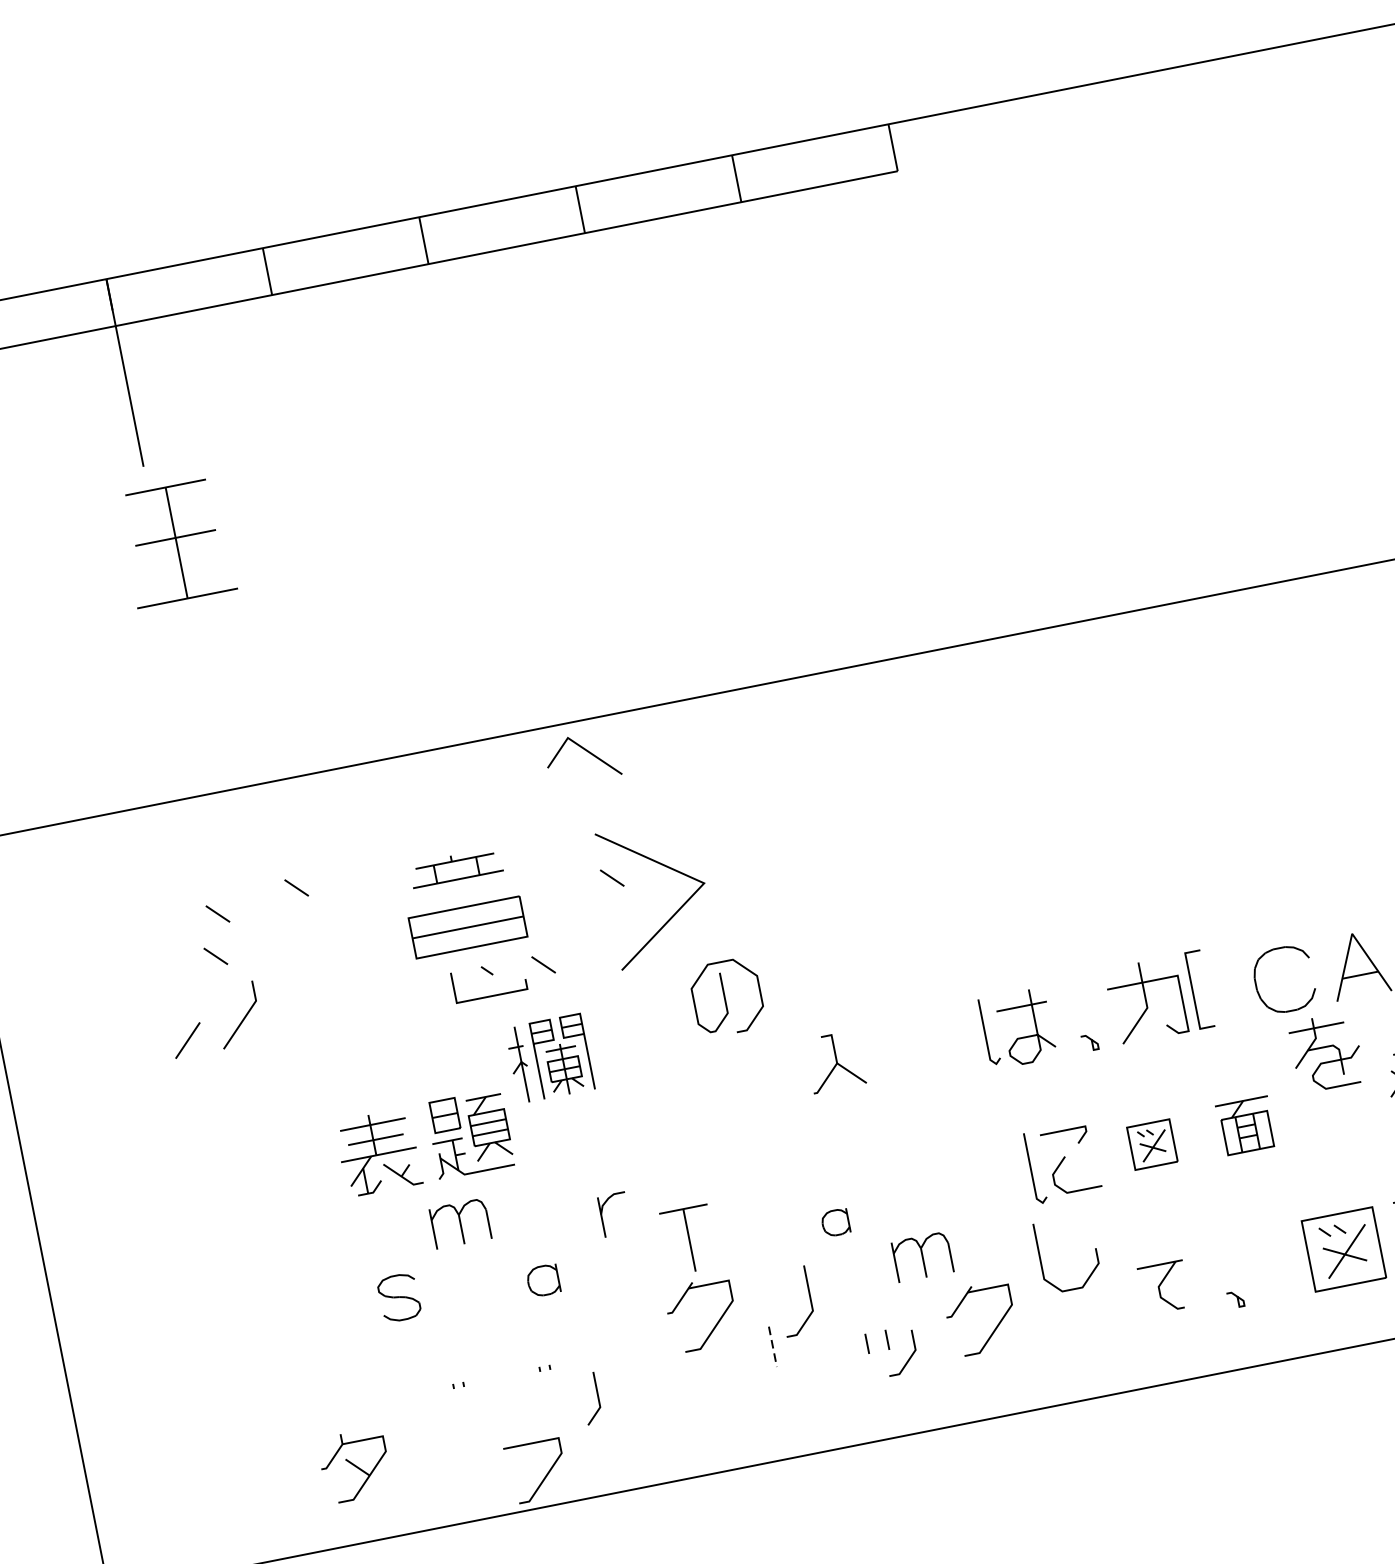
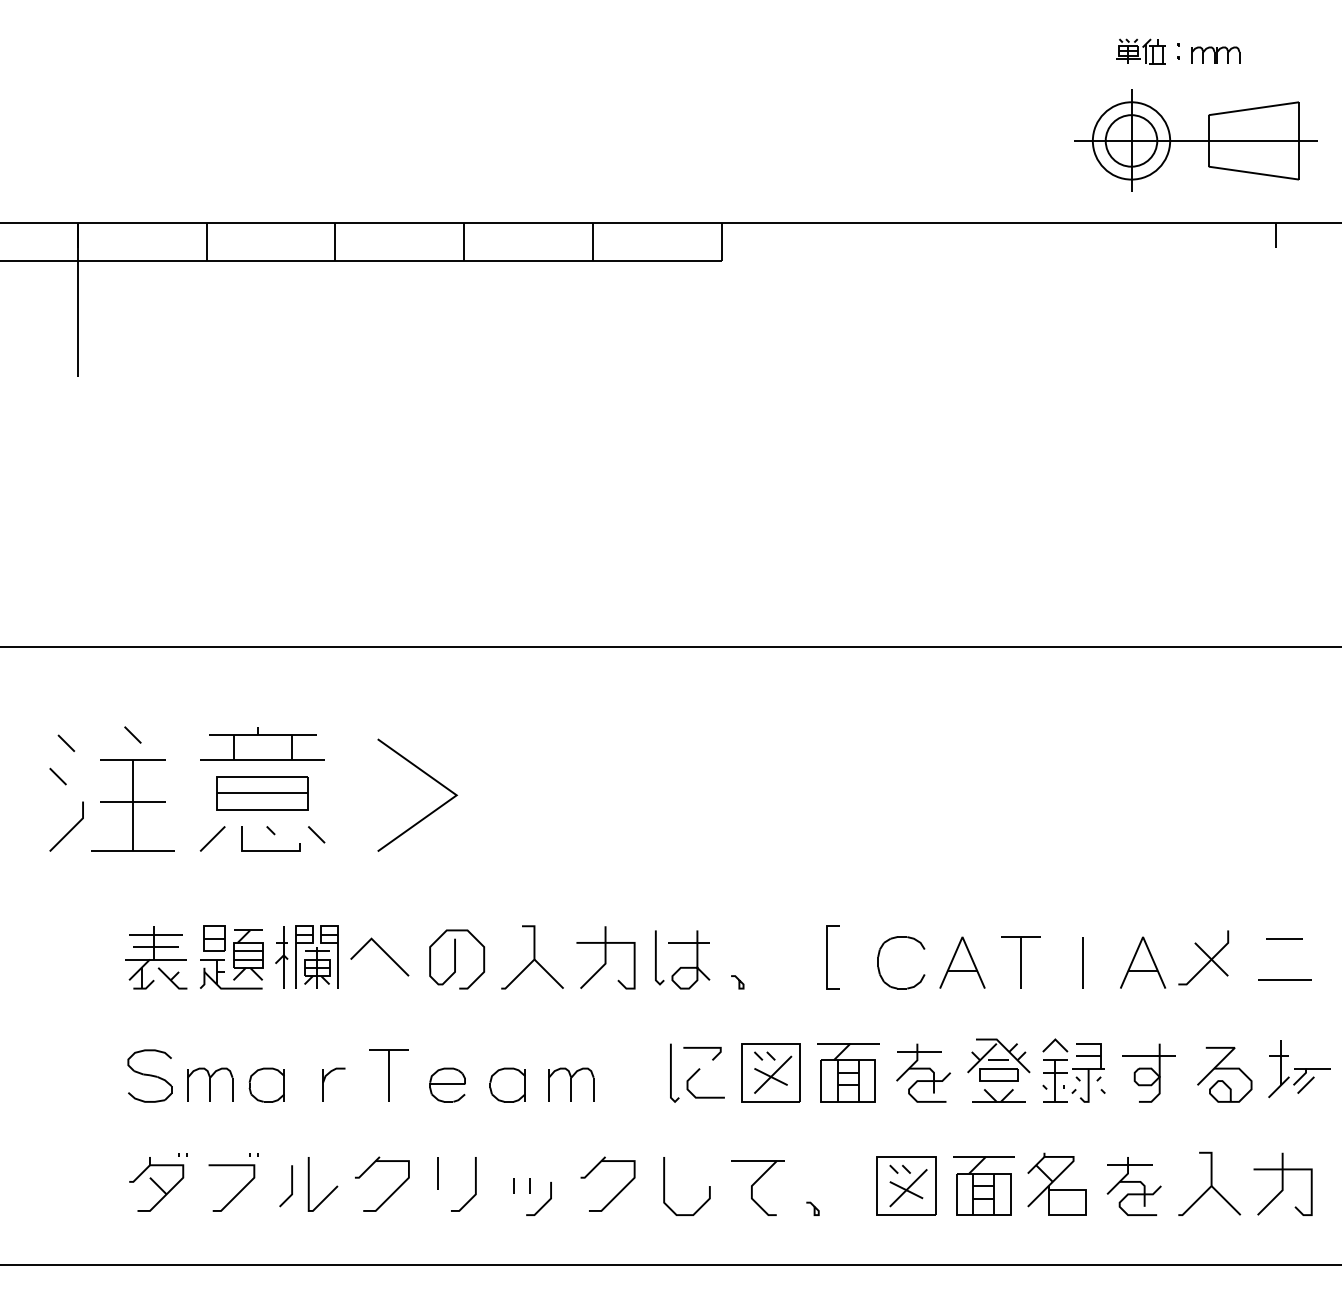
part: (176, 542) -> (132, 805), moved
line: (585, 751) -> (383, 952), moved
part: (455, 867) -> (262, 743), size x1.67
line: (611, 877) -> (384, 776), removed
curve: (725, 997) -> (455, 959), moved
part: (1145, 1000) -> (605, 957), moved
line: (187, 1040) -> (212, 838), moved
part: (1326, 1051) -> (923, 1072), moved
part: (549, 1058) -> (306, 956), moved
part: (835, 1061) -> (532, 957), size x1.43
part: (1246, 1125) -> (848, 1072), size x1.43
part: (1151, 1144) -> (770, 1072), size x1.67
part: (602, 1213) -> (324, 1082), moved
part: (835, 1222) -> (507, 1084), size x1.67
part: (460, 1223) -> (210, 1084), moved
part: (762, 1236) -> (447, 1084), added
part: (922, 1256) -> (571, 1084), moved
curve: (1040, 1259) -> (664, 1186), moved
part: (542, 1280) -> (266, 1084), size x1.43
part: (1163, 1287) -> (757, 1187), size x1.43
part: (398, 1297) -> (149, 1075), size x1.43
line: (810, 1298) -> (475, 1184), moved
part: (716, 1322) -> (392, 1192), moved
line: (772, 1346) -> (438, 1173), dashed -> solid
line: (646, 1395) -> (330, 1192), added
part: (355, 1466) -> (156, 1184), moved
line: (545, 1476) -> (237, 1193), moved

